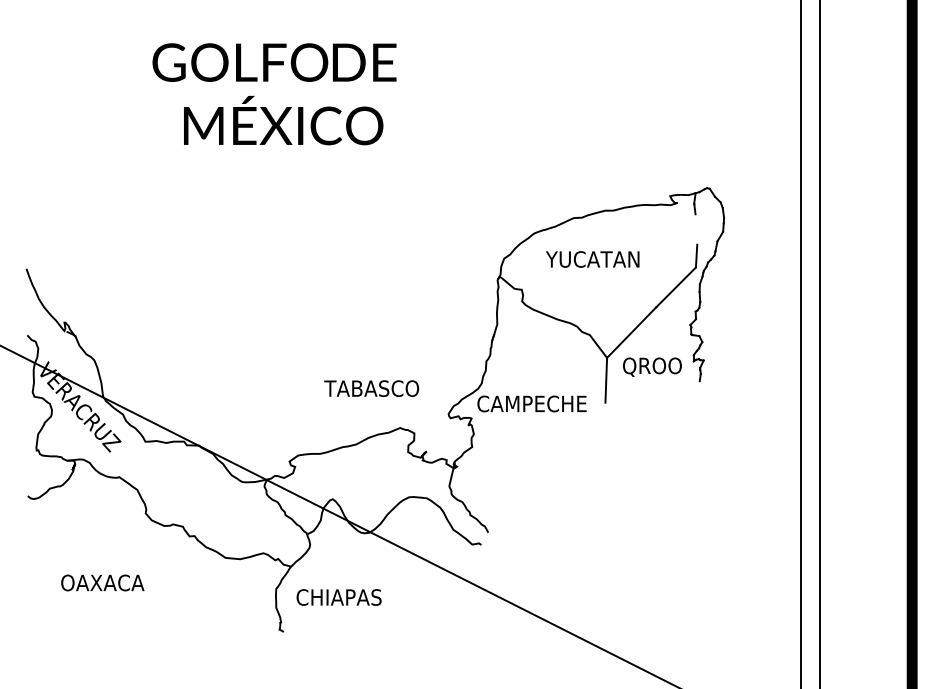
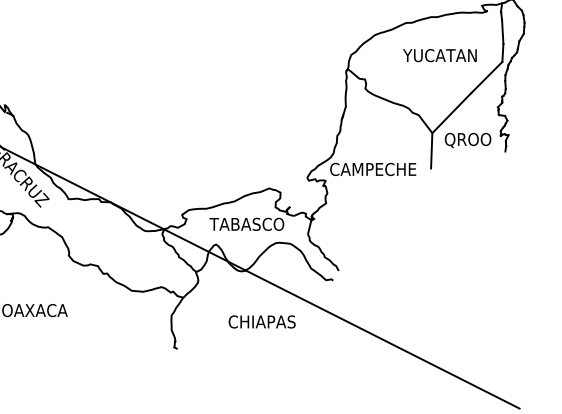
line: (696, 229) -> (502, 31), added
text: (592, 259) -> (439, 55), moved
text: (371, 388) -> (246, 224), moved
text: (338, 597) -> (261, 321), moved

